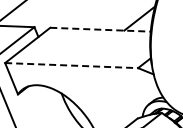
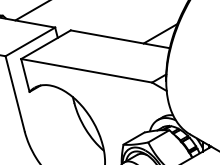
line: (100, 29) -> (120, 39), dashed -> solid
line: (71, 65) -> (86, 70), dashed -> solid

